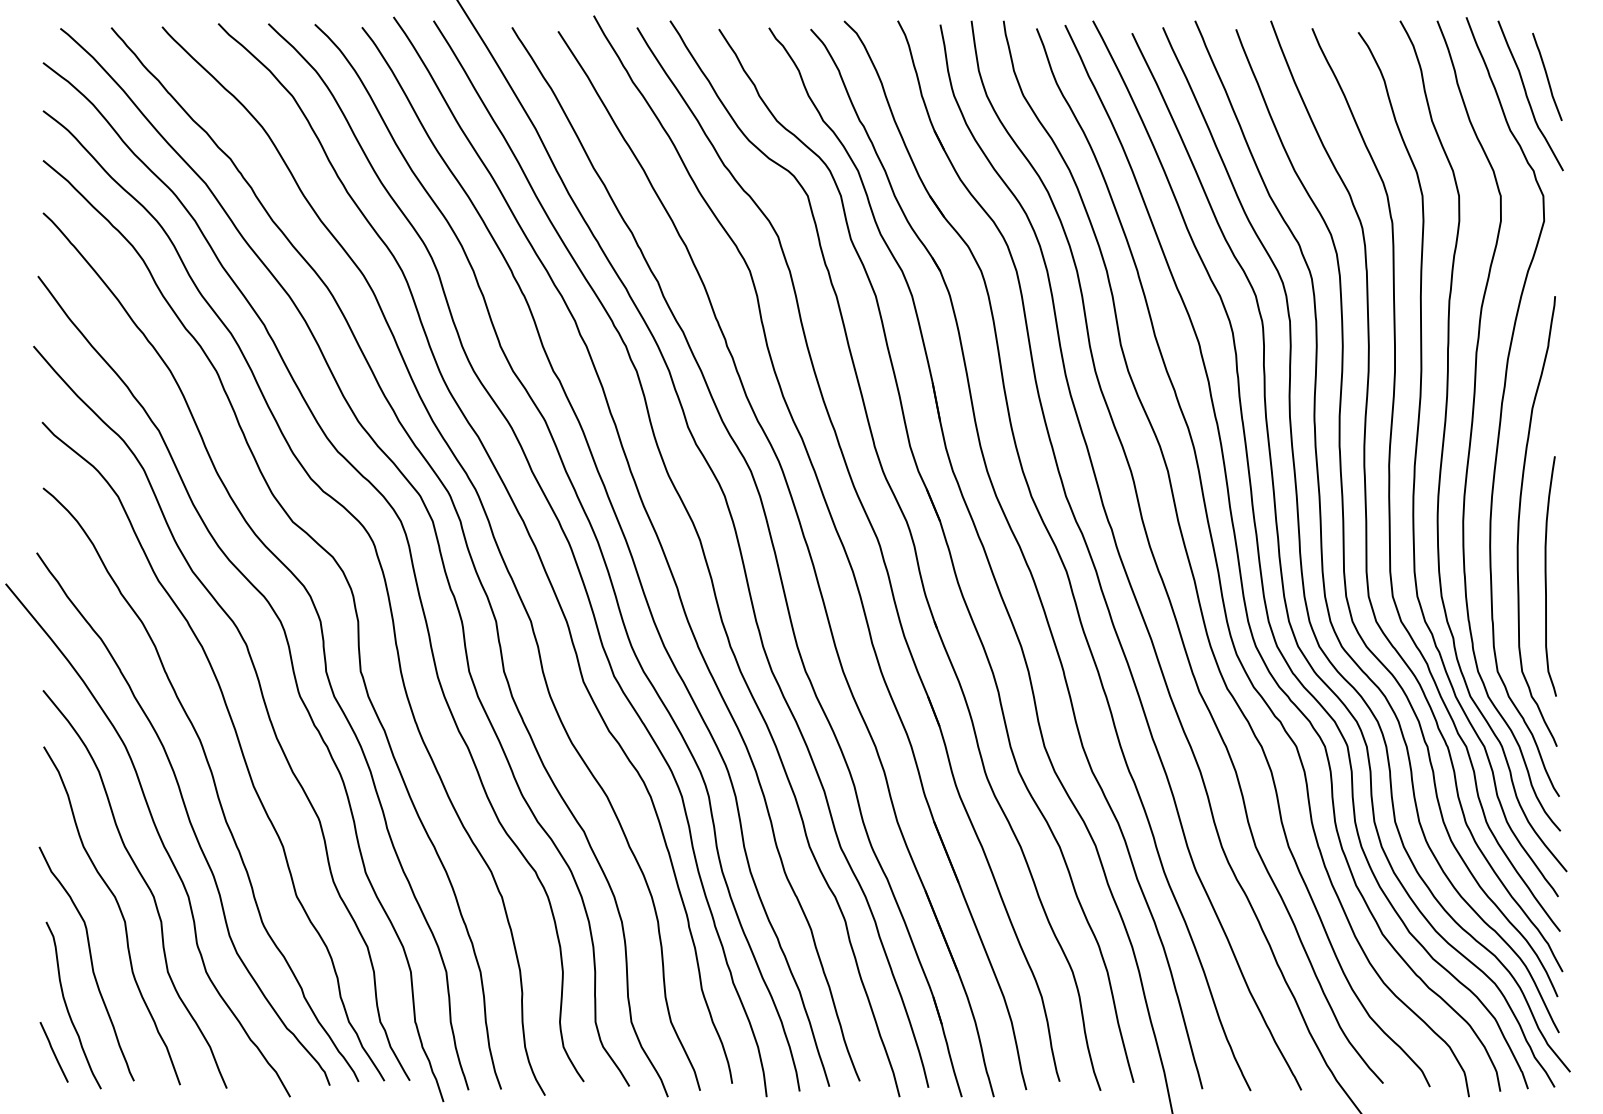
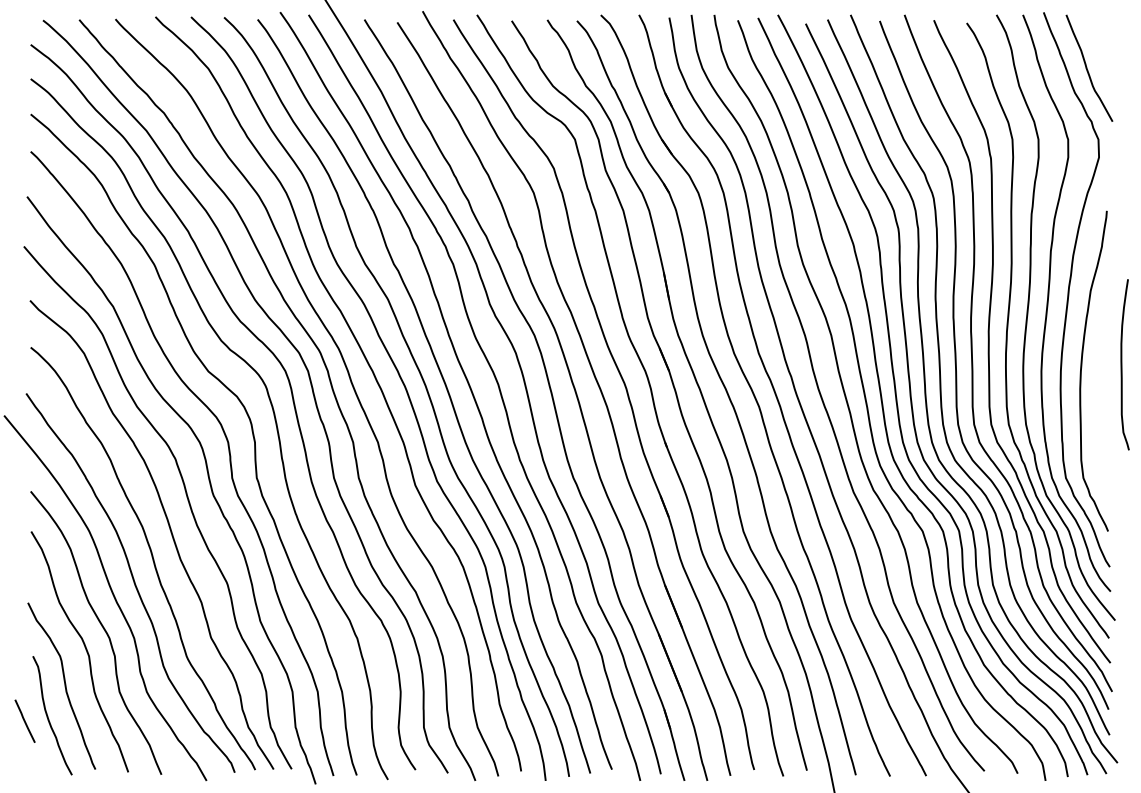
curve: (1547, 76) -> (1101, 54), removed
curve: (1546, 576) -> (1122, 364), moved
line: (53, 1052) -> (24, 721), moved

